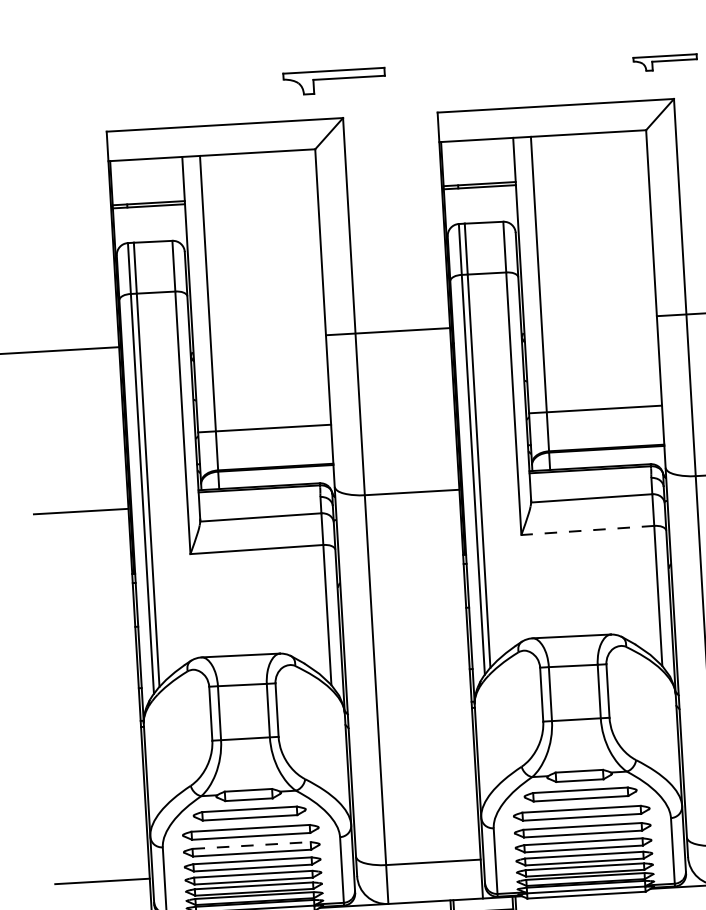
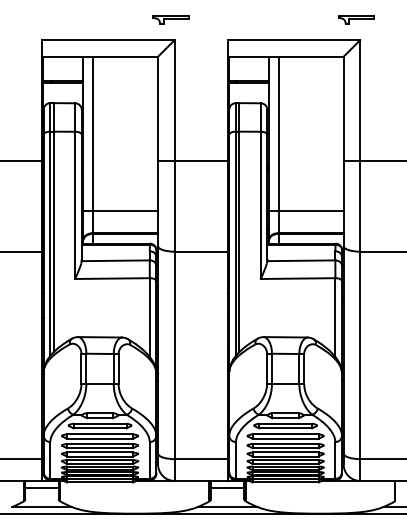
part: (333, 81) -> (170, 19), size x0.62
line: (586, 530) -> (297, 278), dashed -> solid
line: (252, 844) -> (100, 443), dashed -> solid

